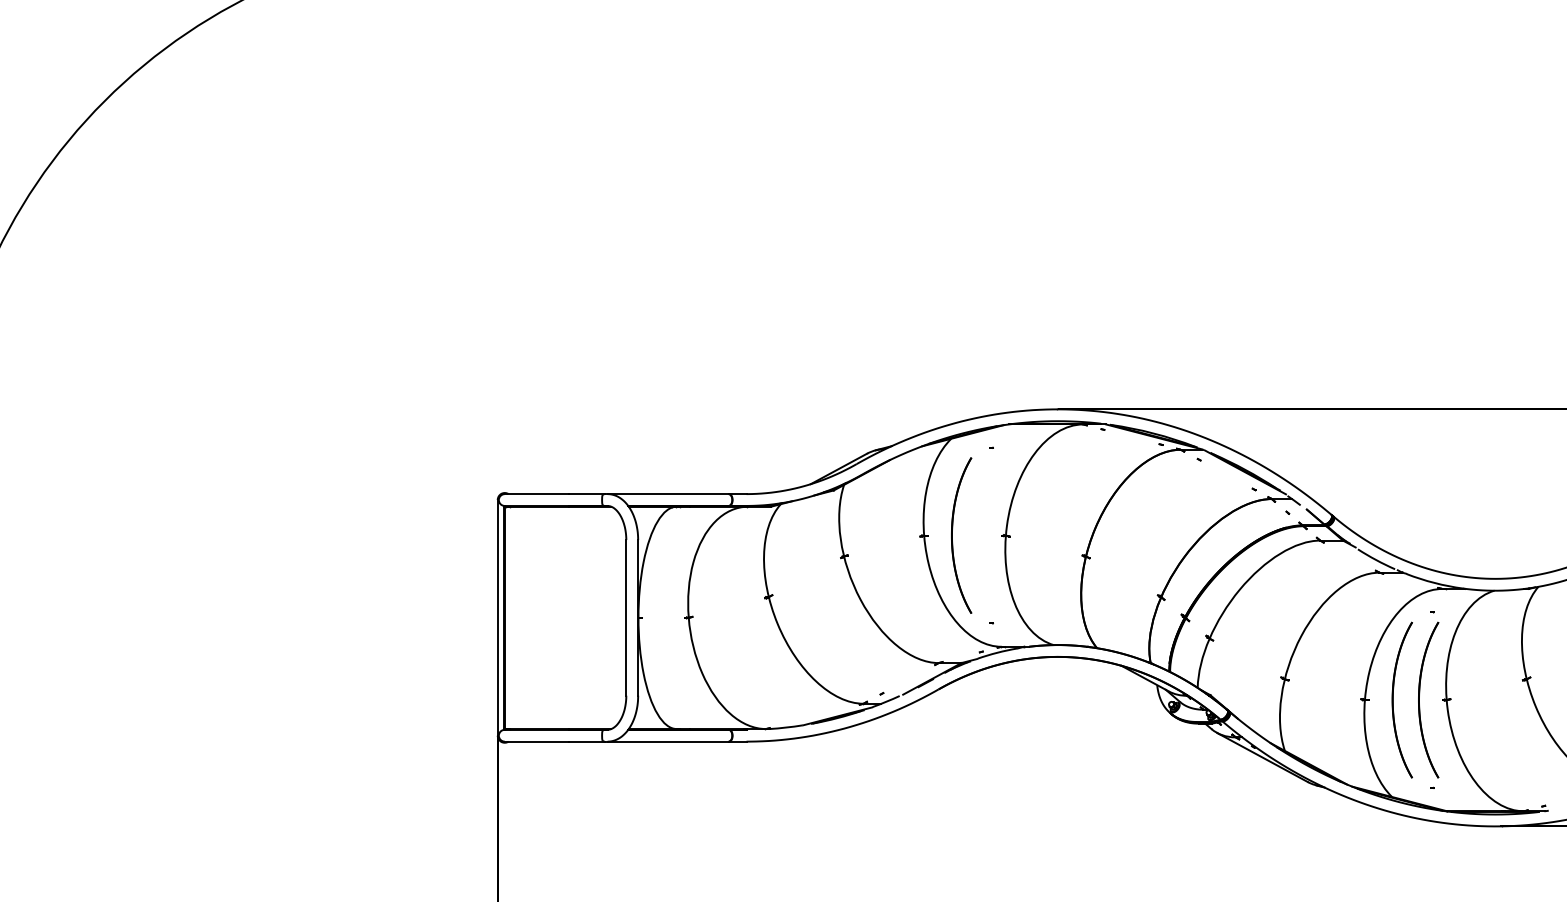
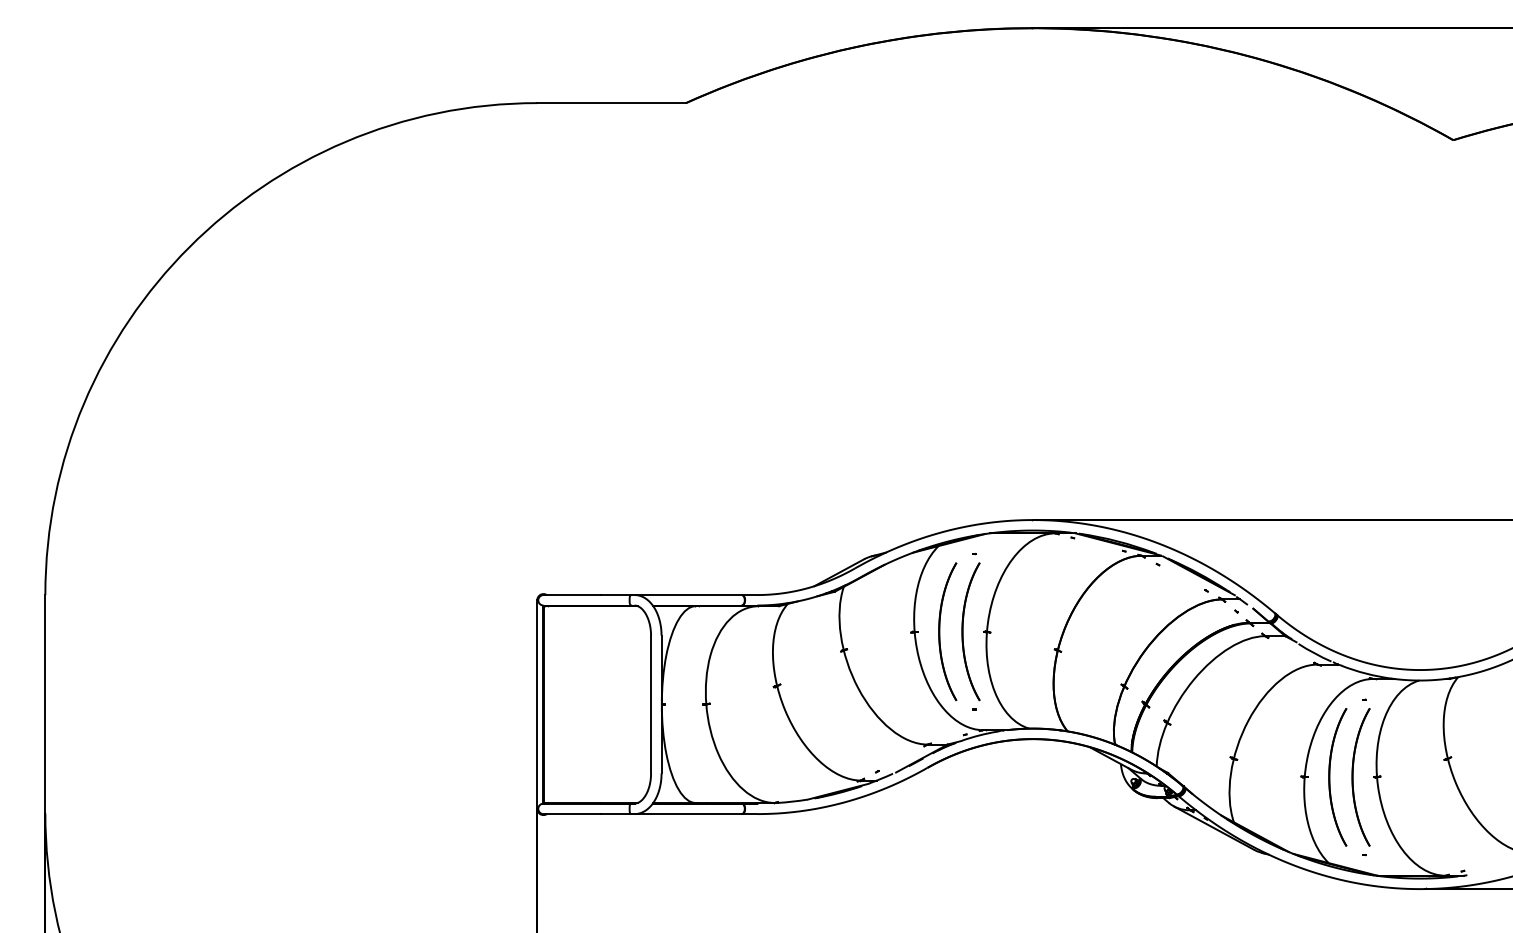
part: (979, 535) -> (963, 631), added

